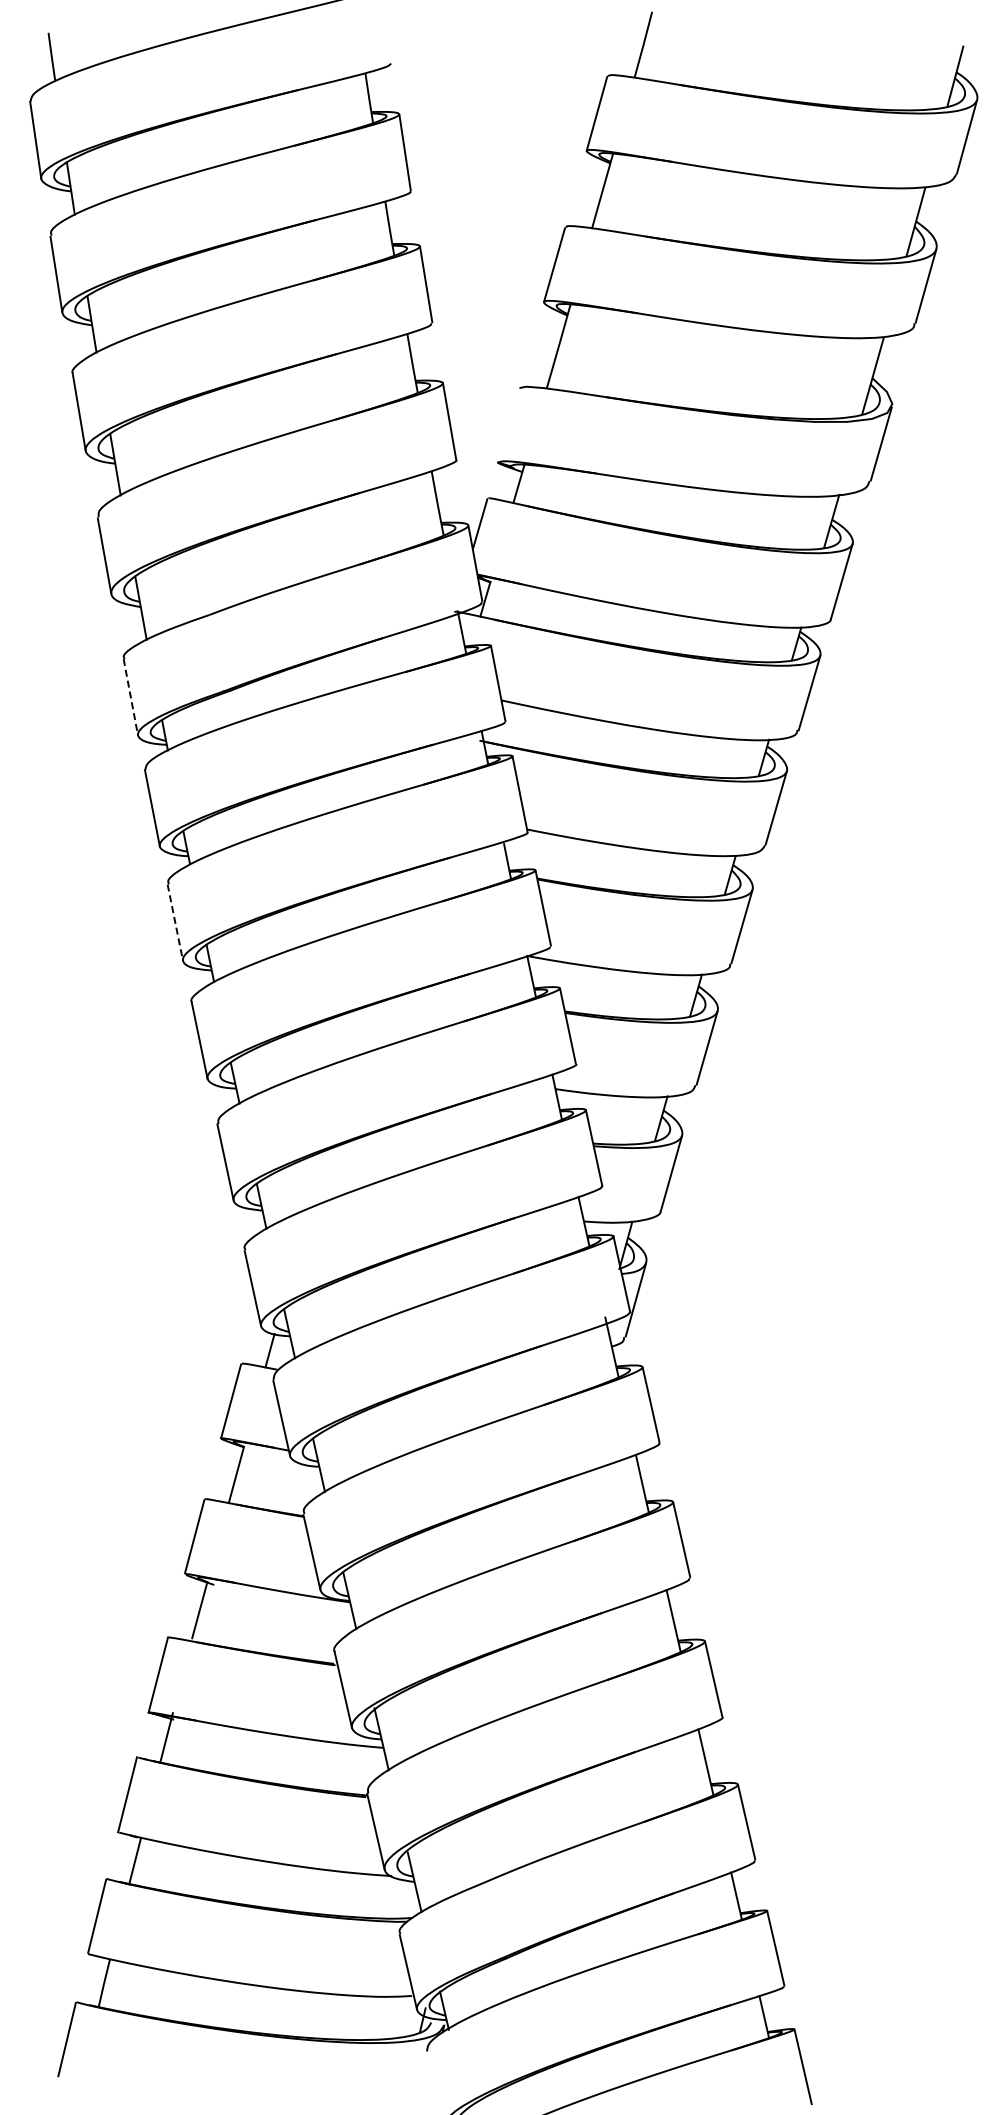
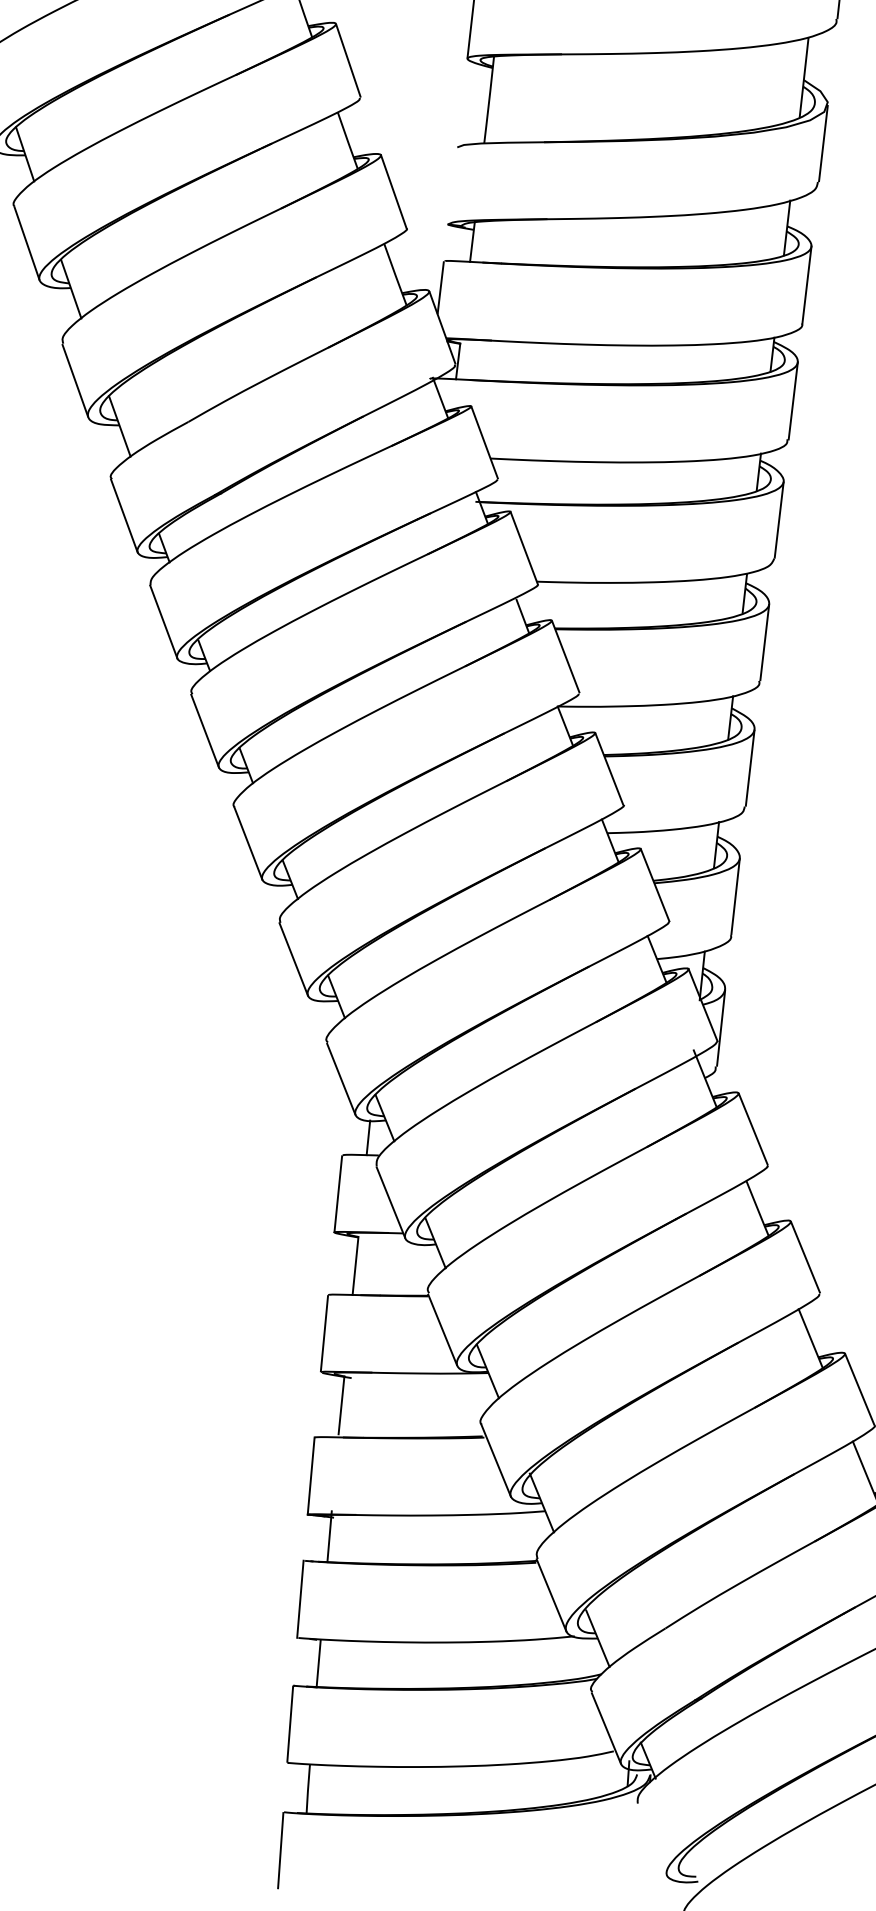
line: (130, 697) -> (124, 516), dashed -> solid
line: (175, 922) -> (205, 730), dashed -> solid

